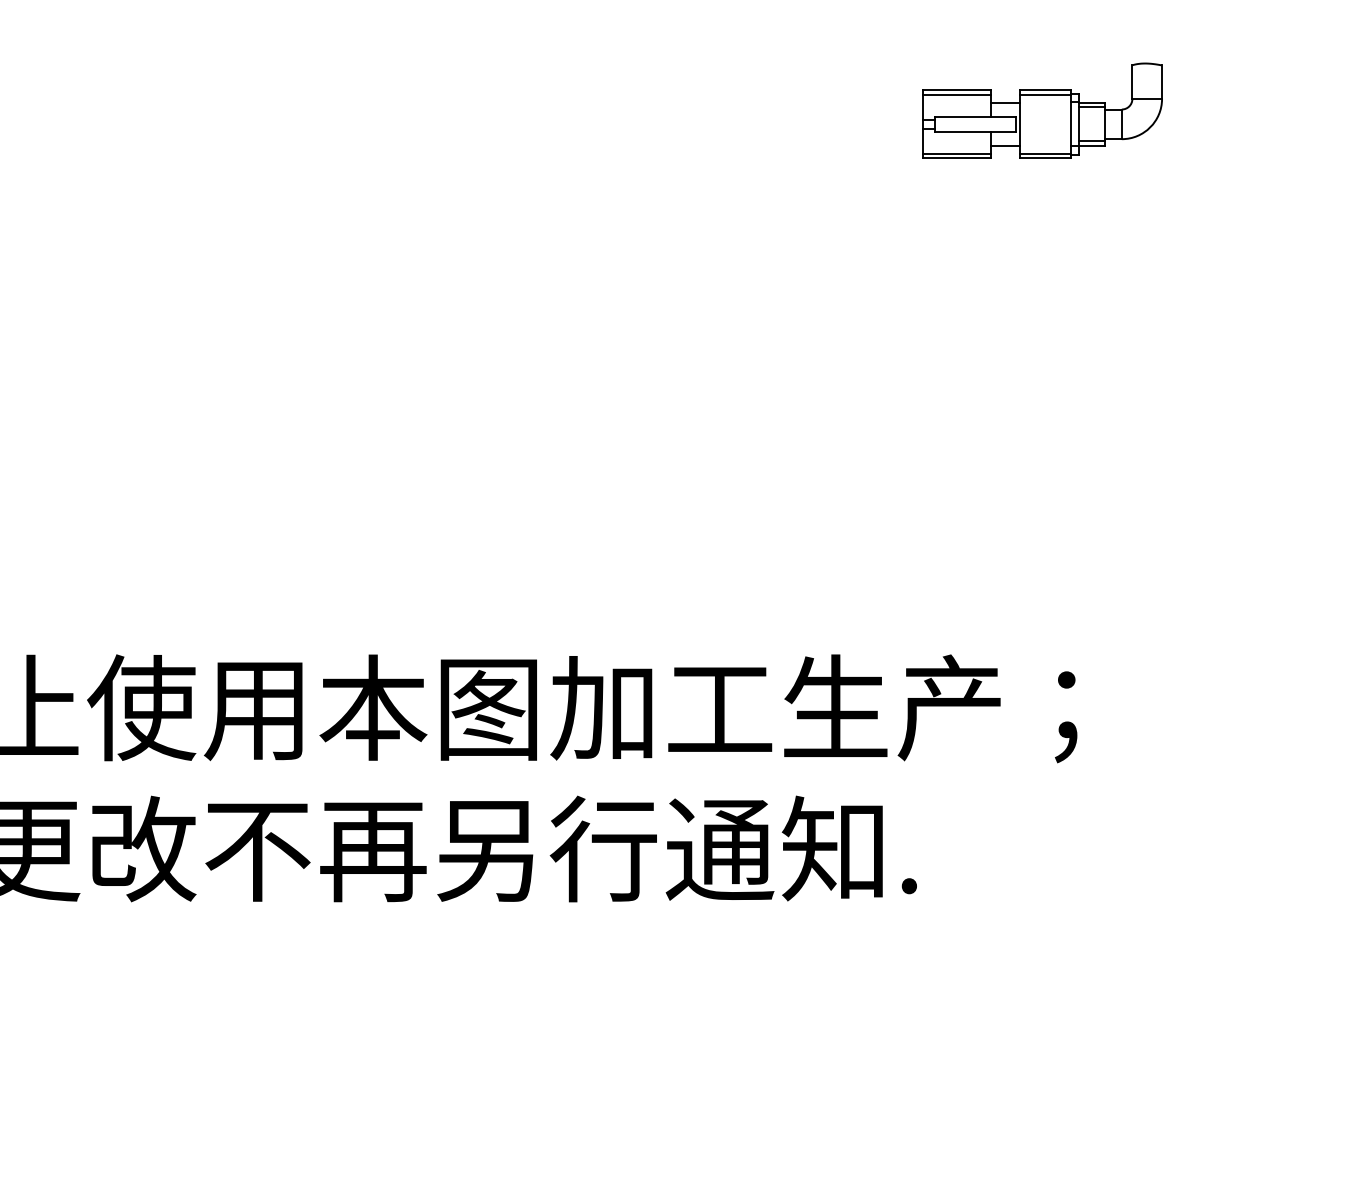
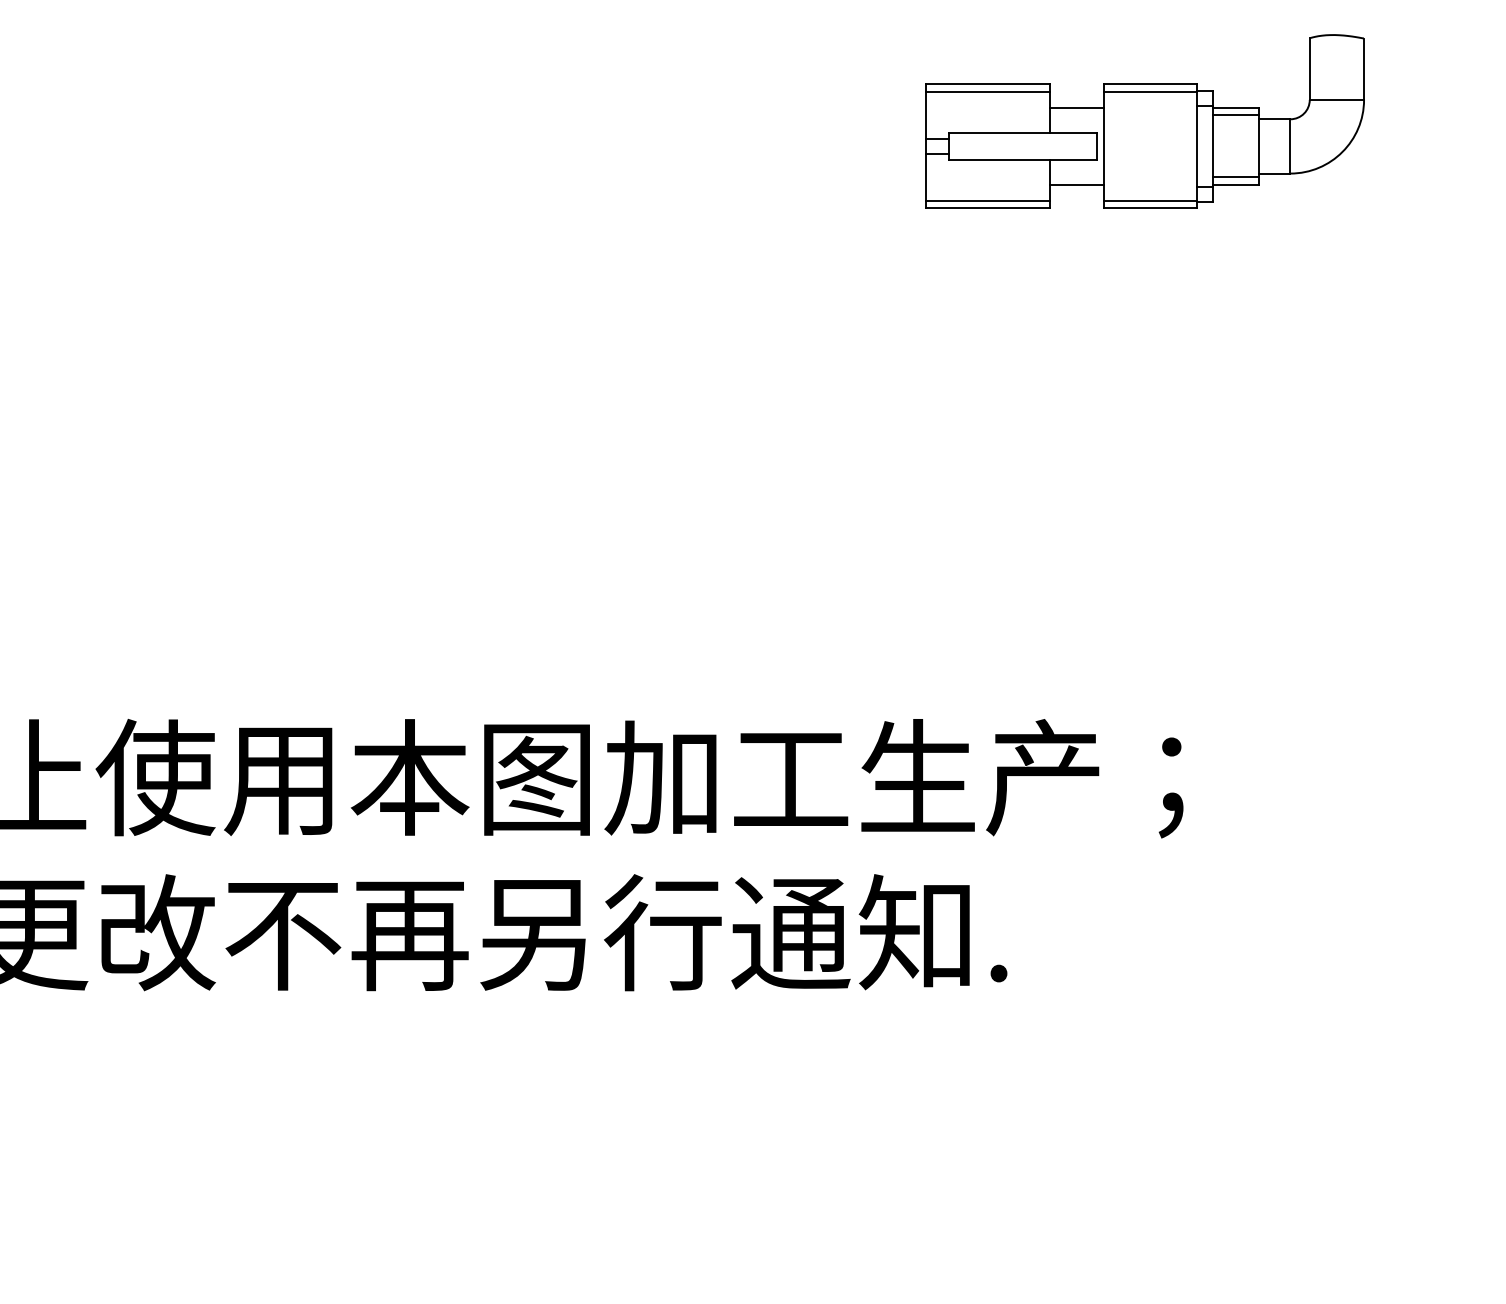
part: (1042, 110) -> (1145, 121), size x1.67

